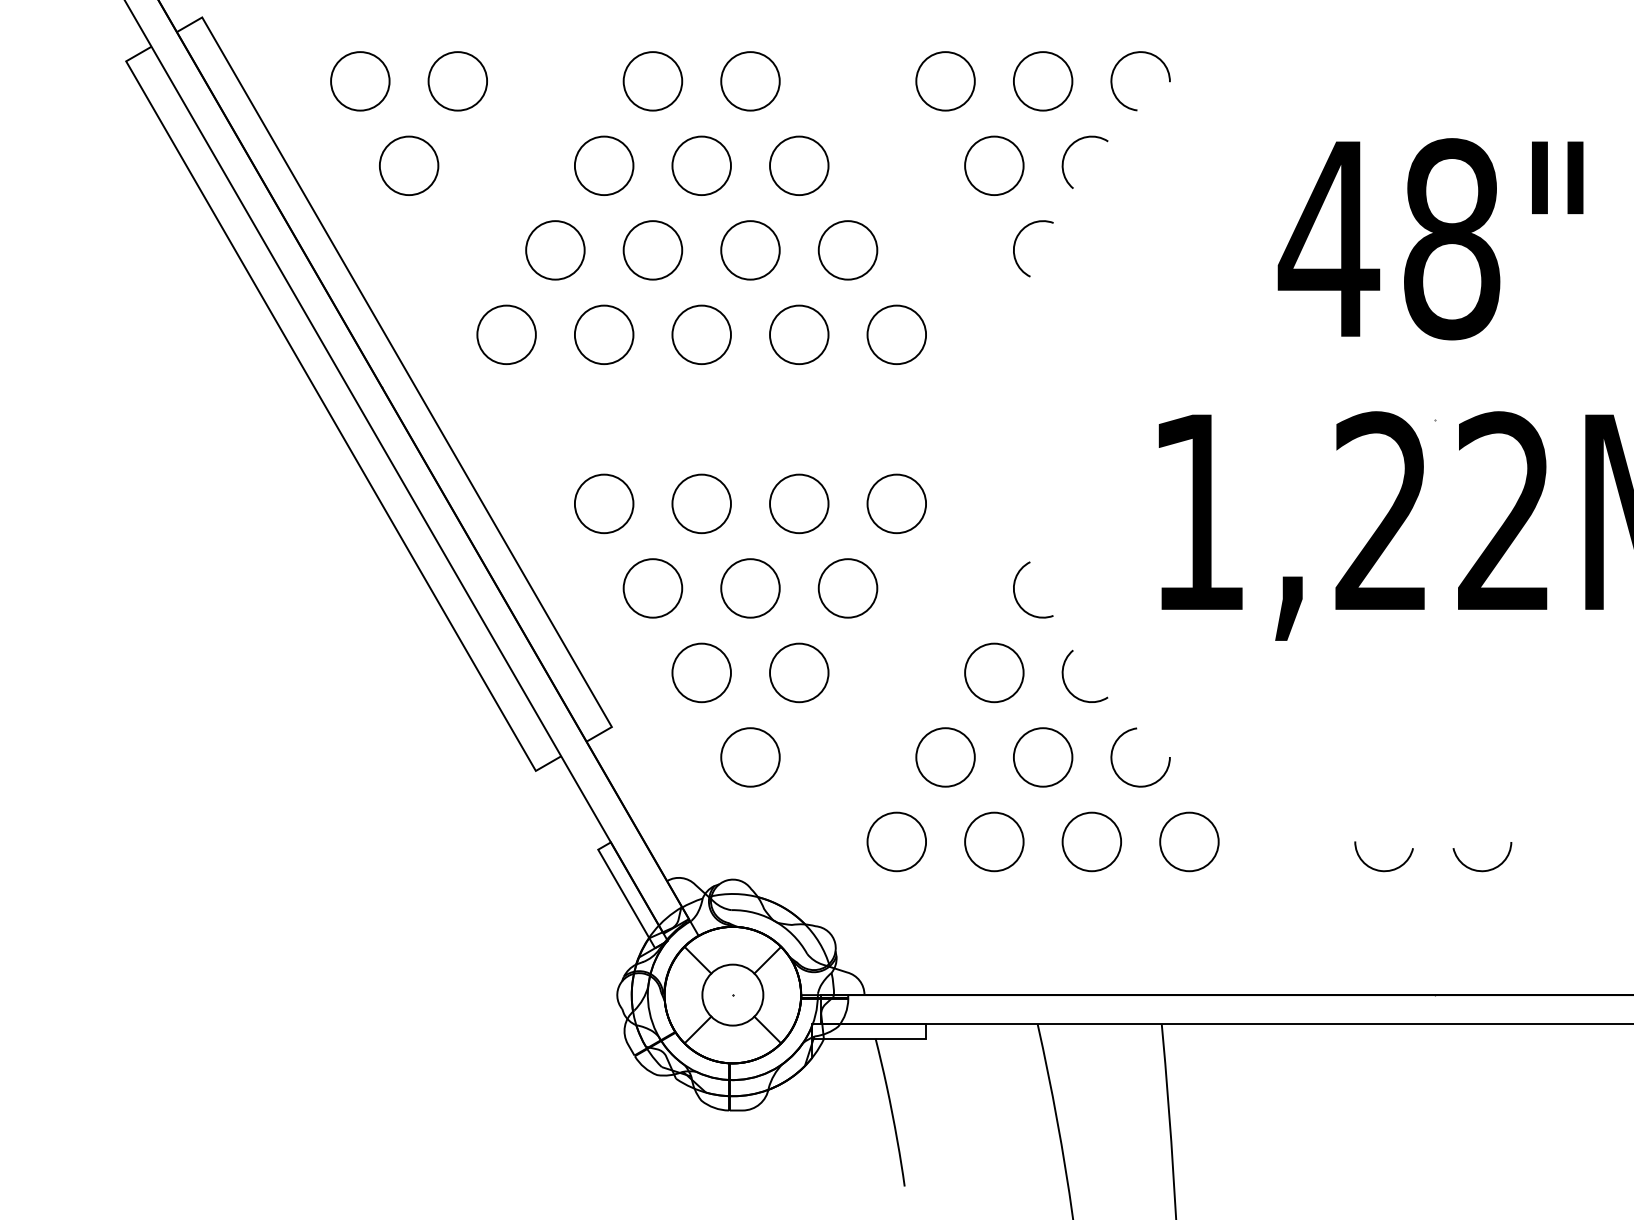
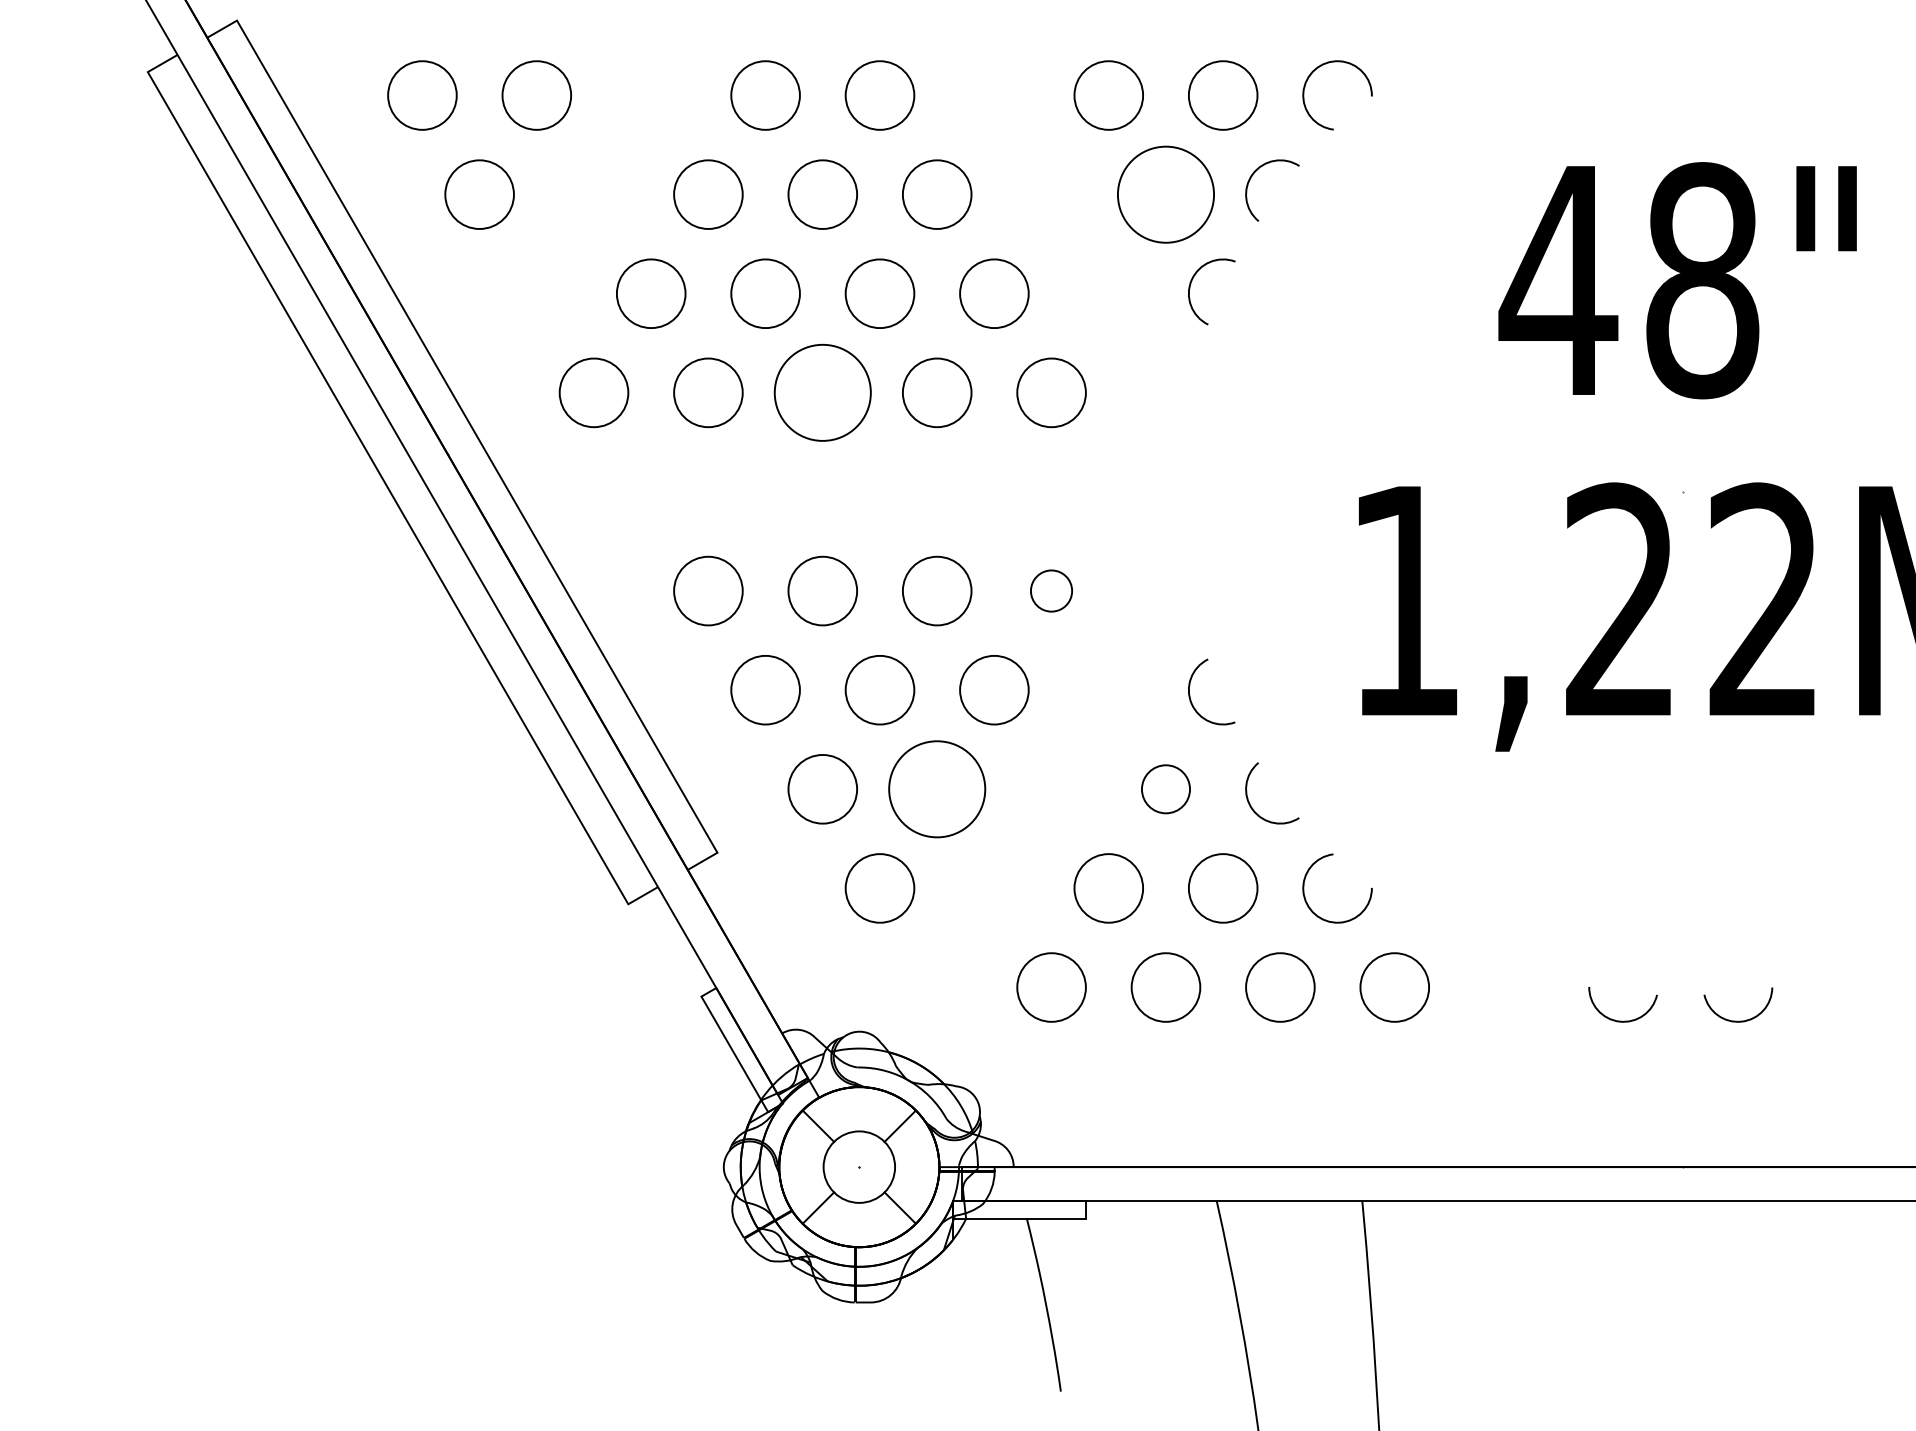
circle: (993, 165) -> (1165, 194), size x1.4
circle: (701, 334) -> (822, 392), size x1.4
circle: (896, 503) -> (1051, 590), size x0.6
circle: (798, 673) -> (936, 789), size x1.4
circle: (993, 673) -> (1165, 789), size x0.7

